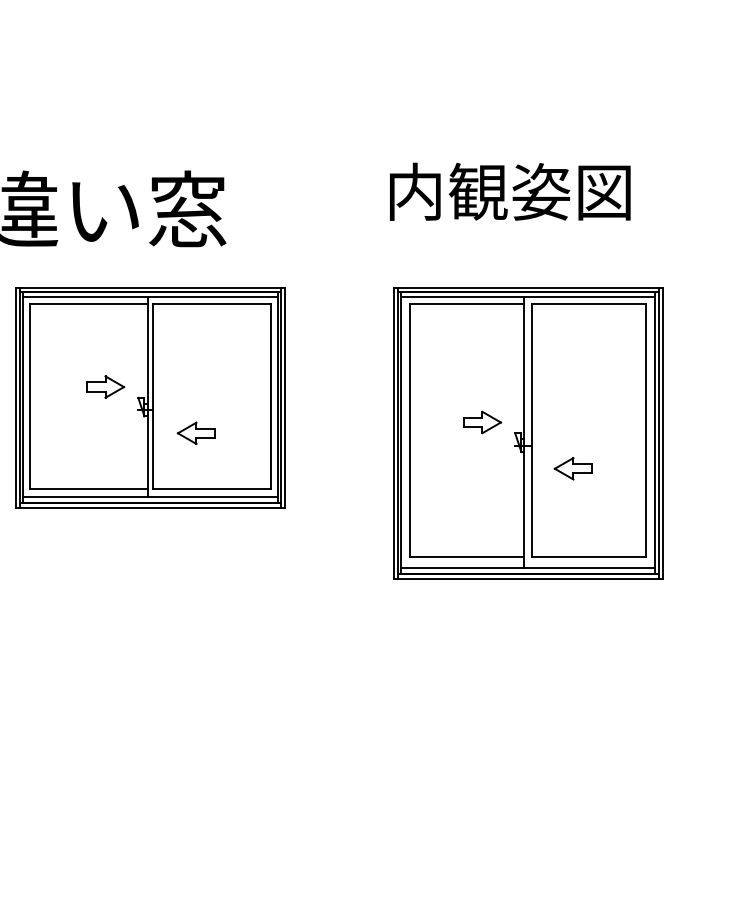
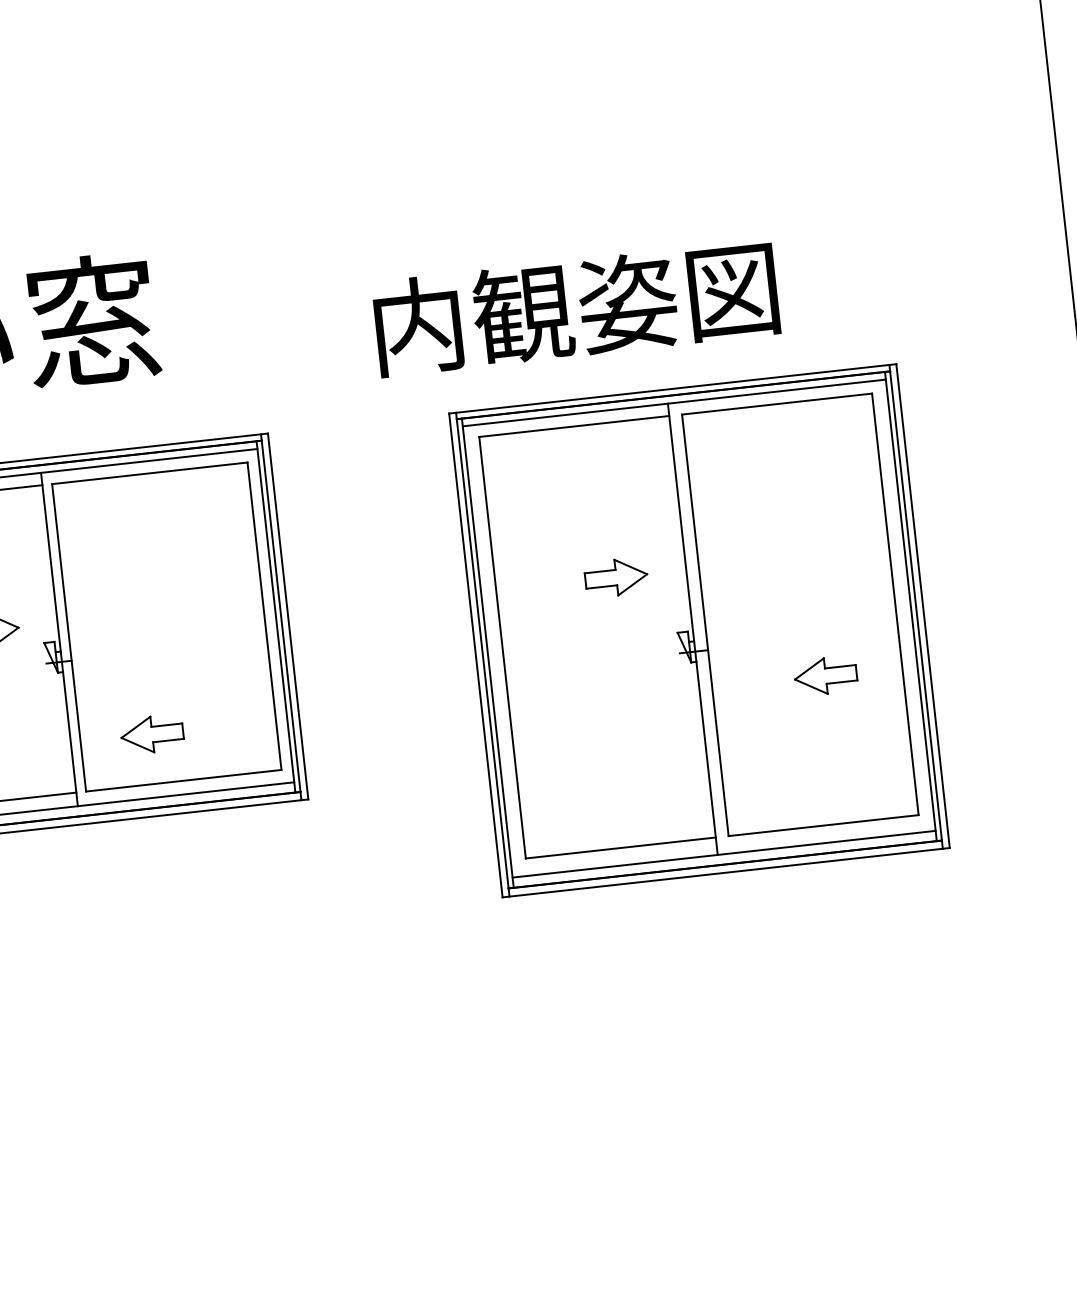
text: (510, 191) -> (576, 307), moved
part: (482, 422) -> (616, 577), moved
part: (195, 432) -> (150, 733), moved
part: (572, 468) -> (824, 675), moved

